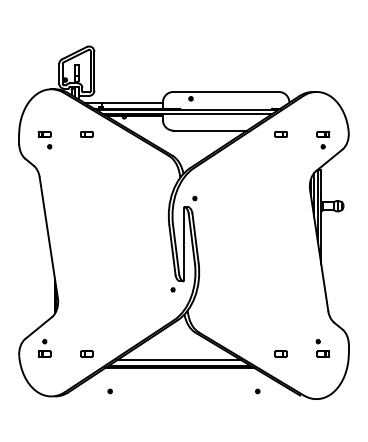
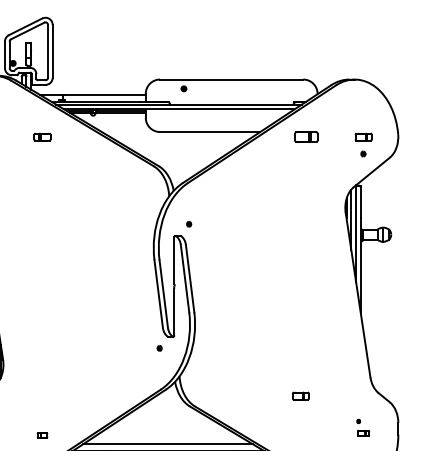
part: (280, 134) -> (305, 137), size x1.4
part: (322, 348) -> (362, 428), size x0.7
part: (86, 353) -> (41, 434), size x0.6
part: (280, 353) -> (300, 395), moved

